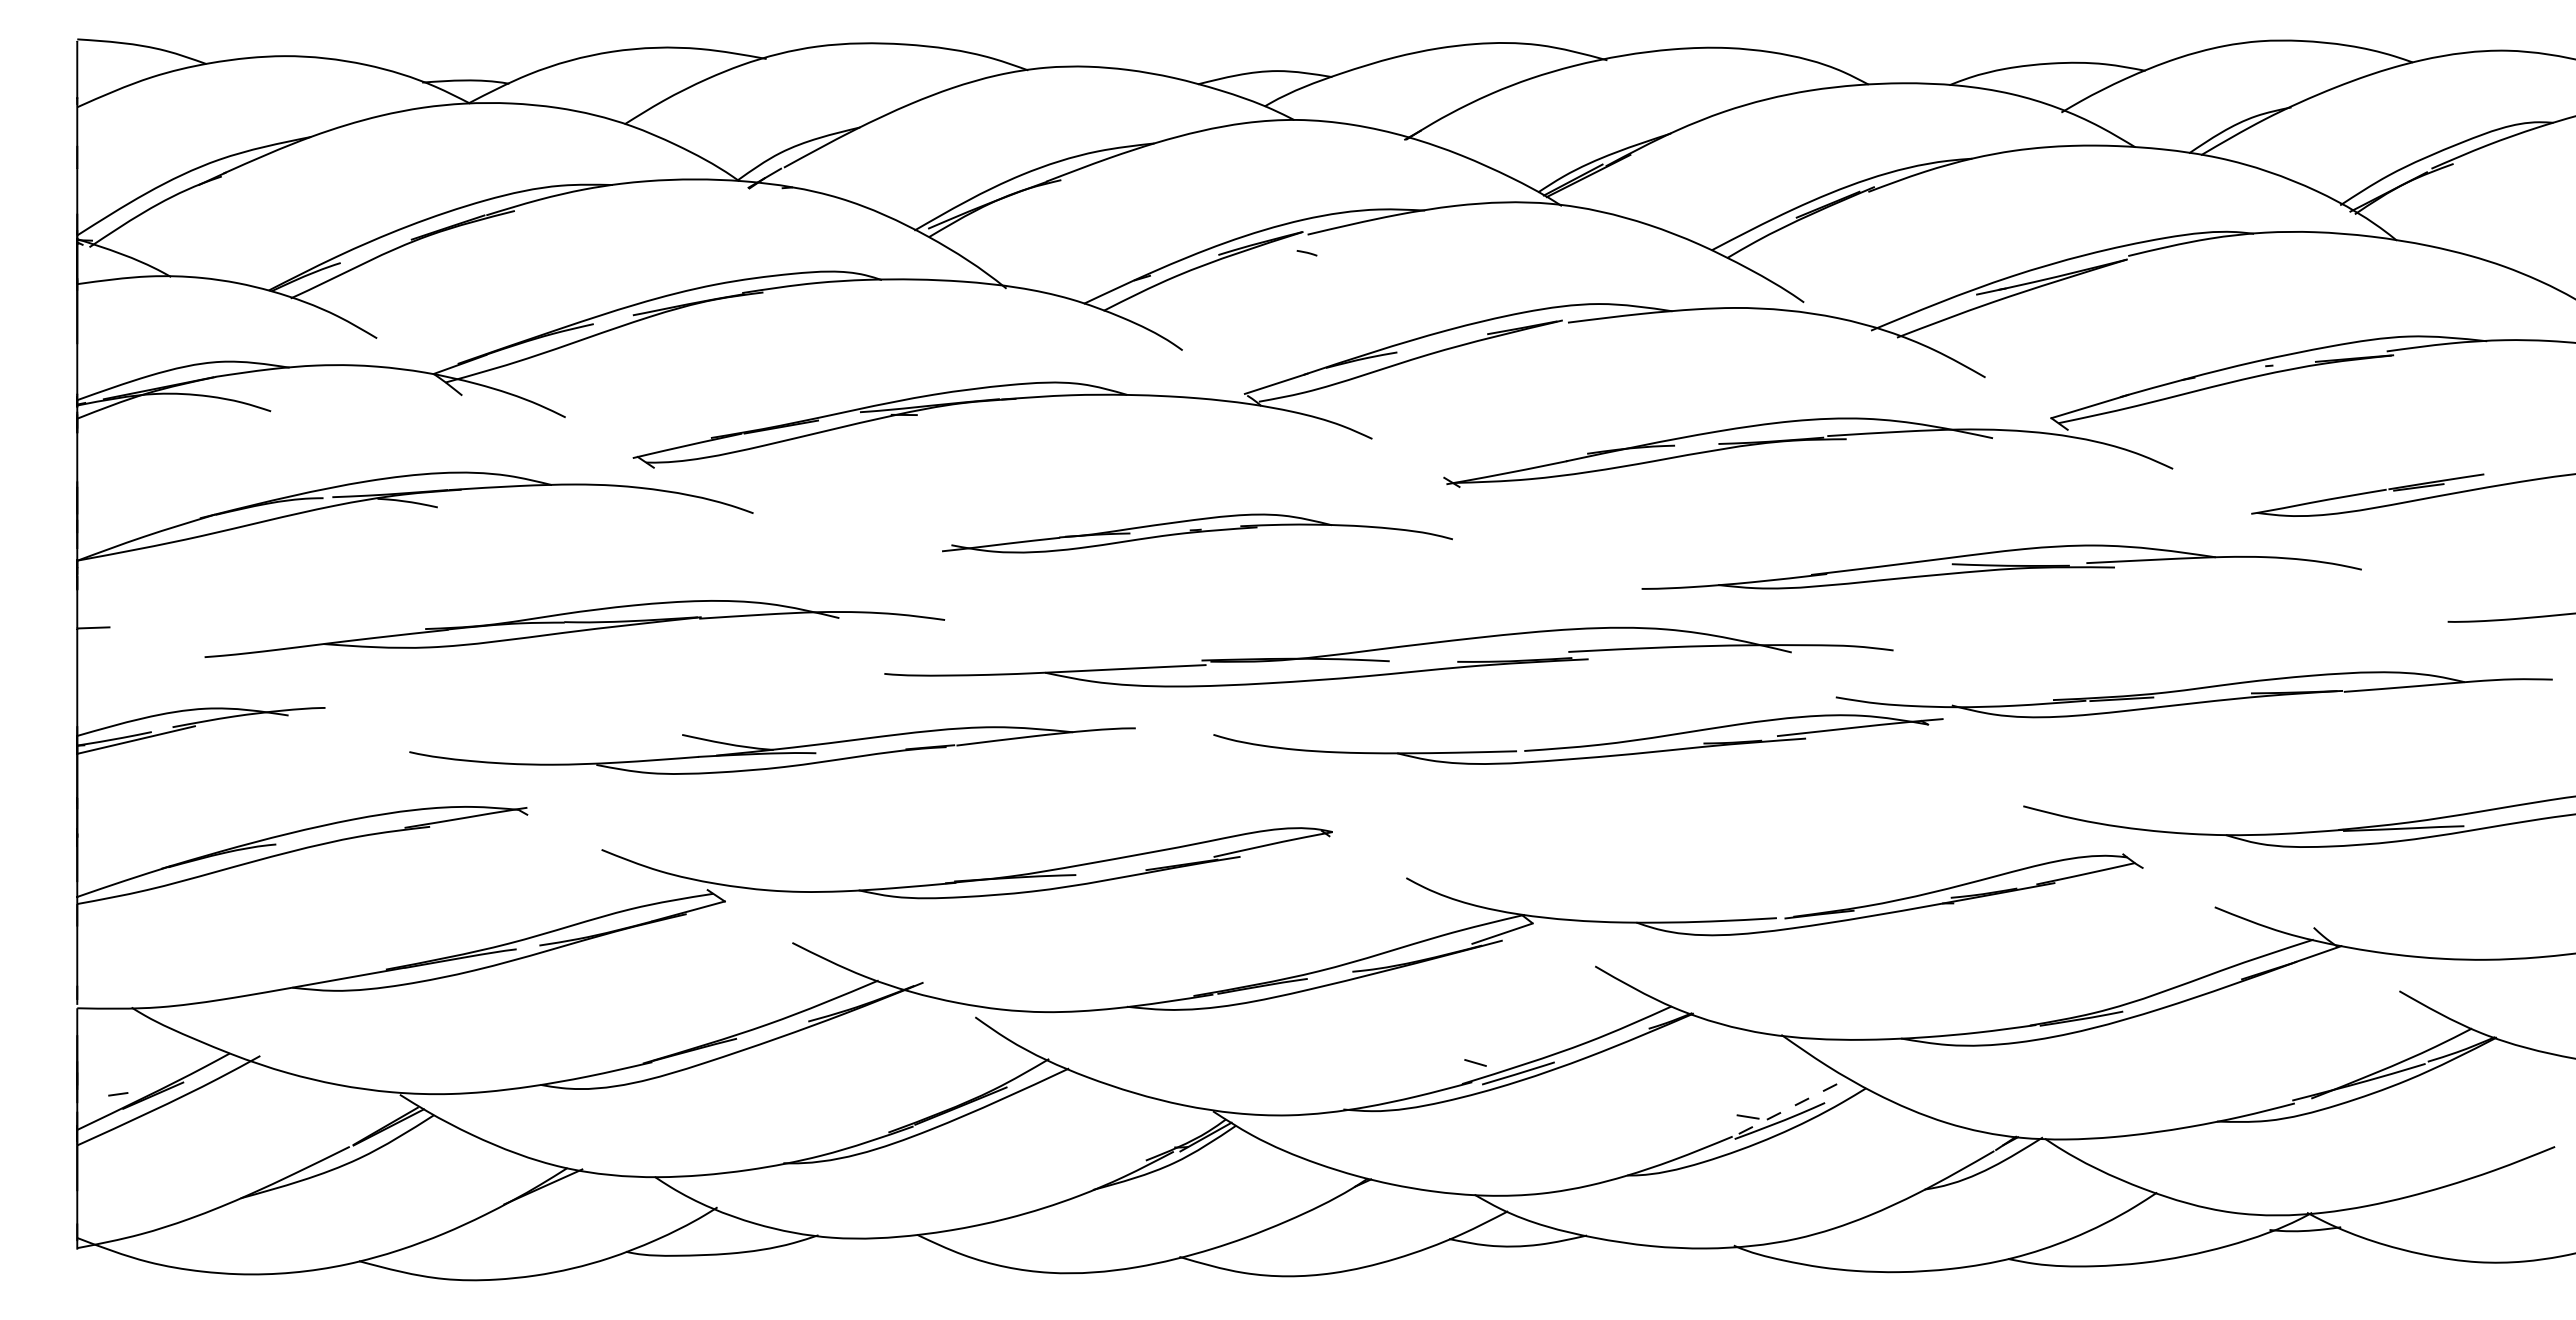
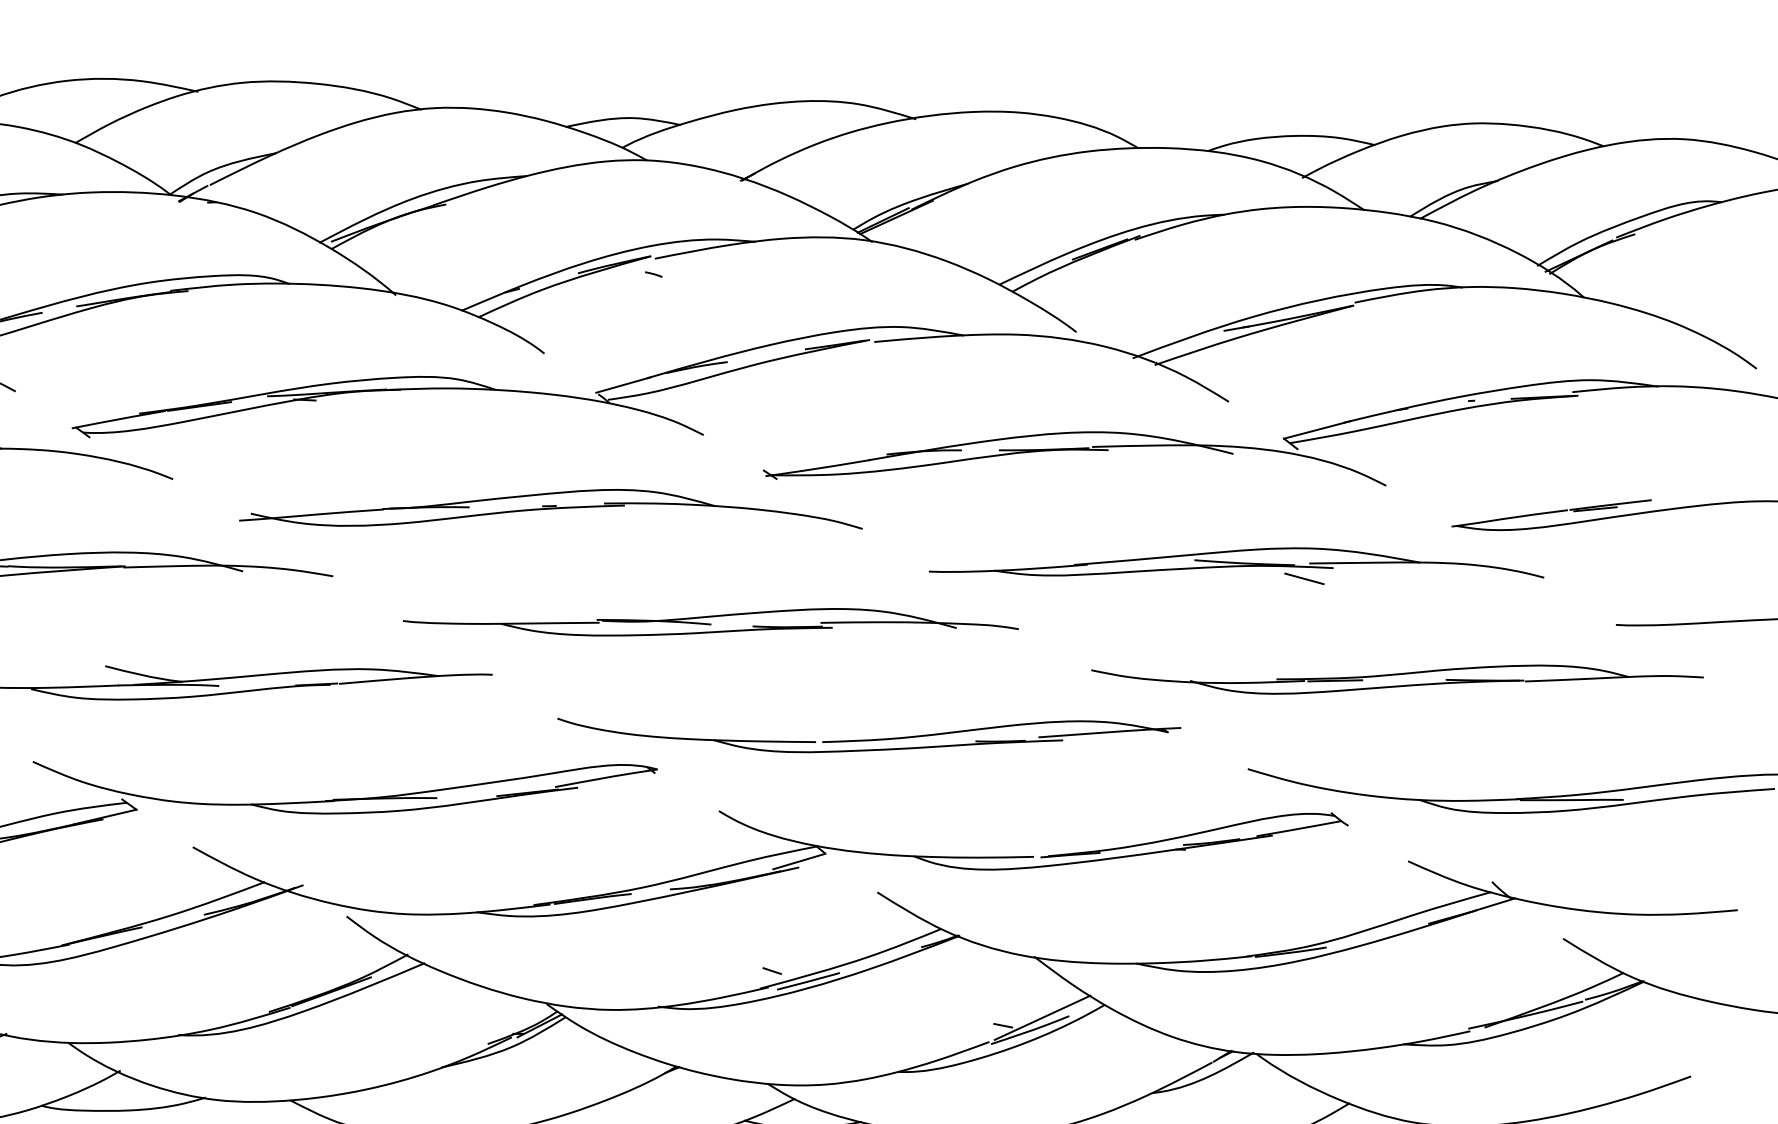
part: (1197, 533) -> (551, 510), size x1.43
line: (2081, 581) -> (1304, 579), added
part: (1388, 657) -> (710, 622), size x0.71
part: (1579, 745) -> (869, 739), moved
line: (1793, 1106) -> (1042, 1018), dashed -> solid

